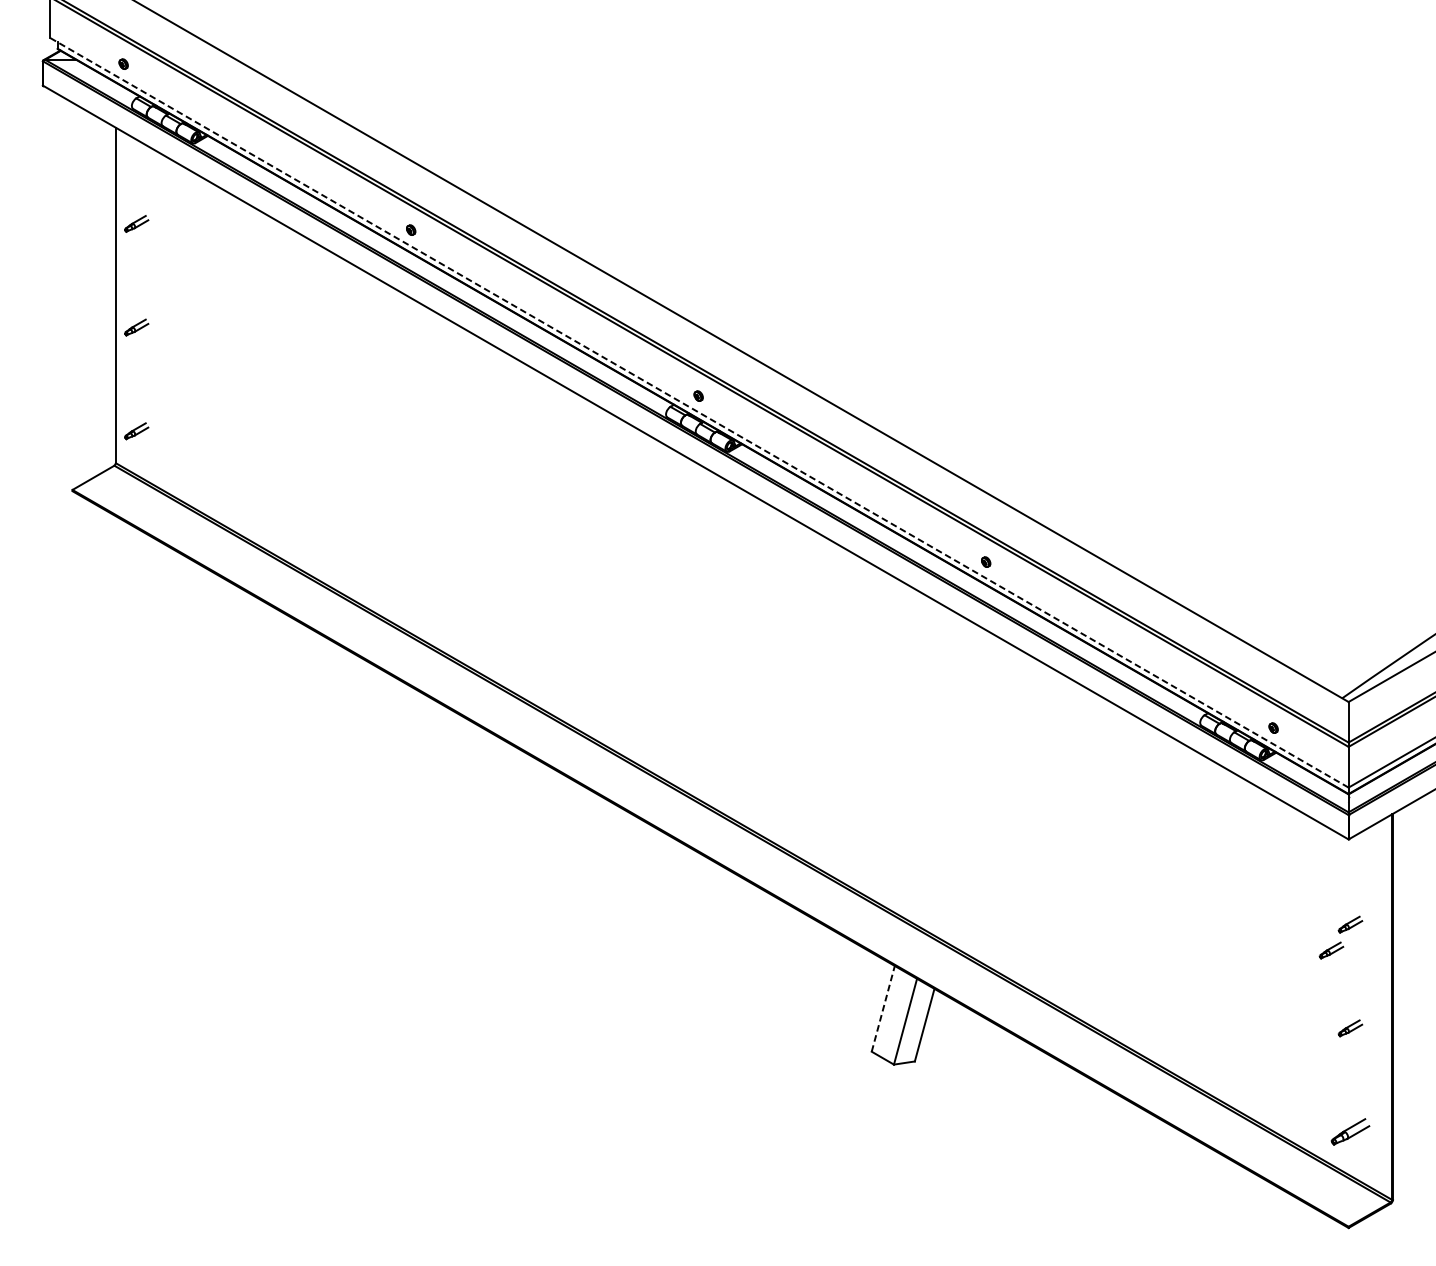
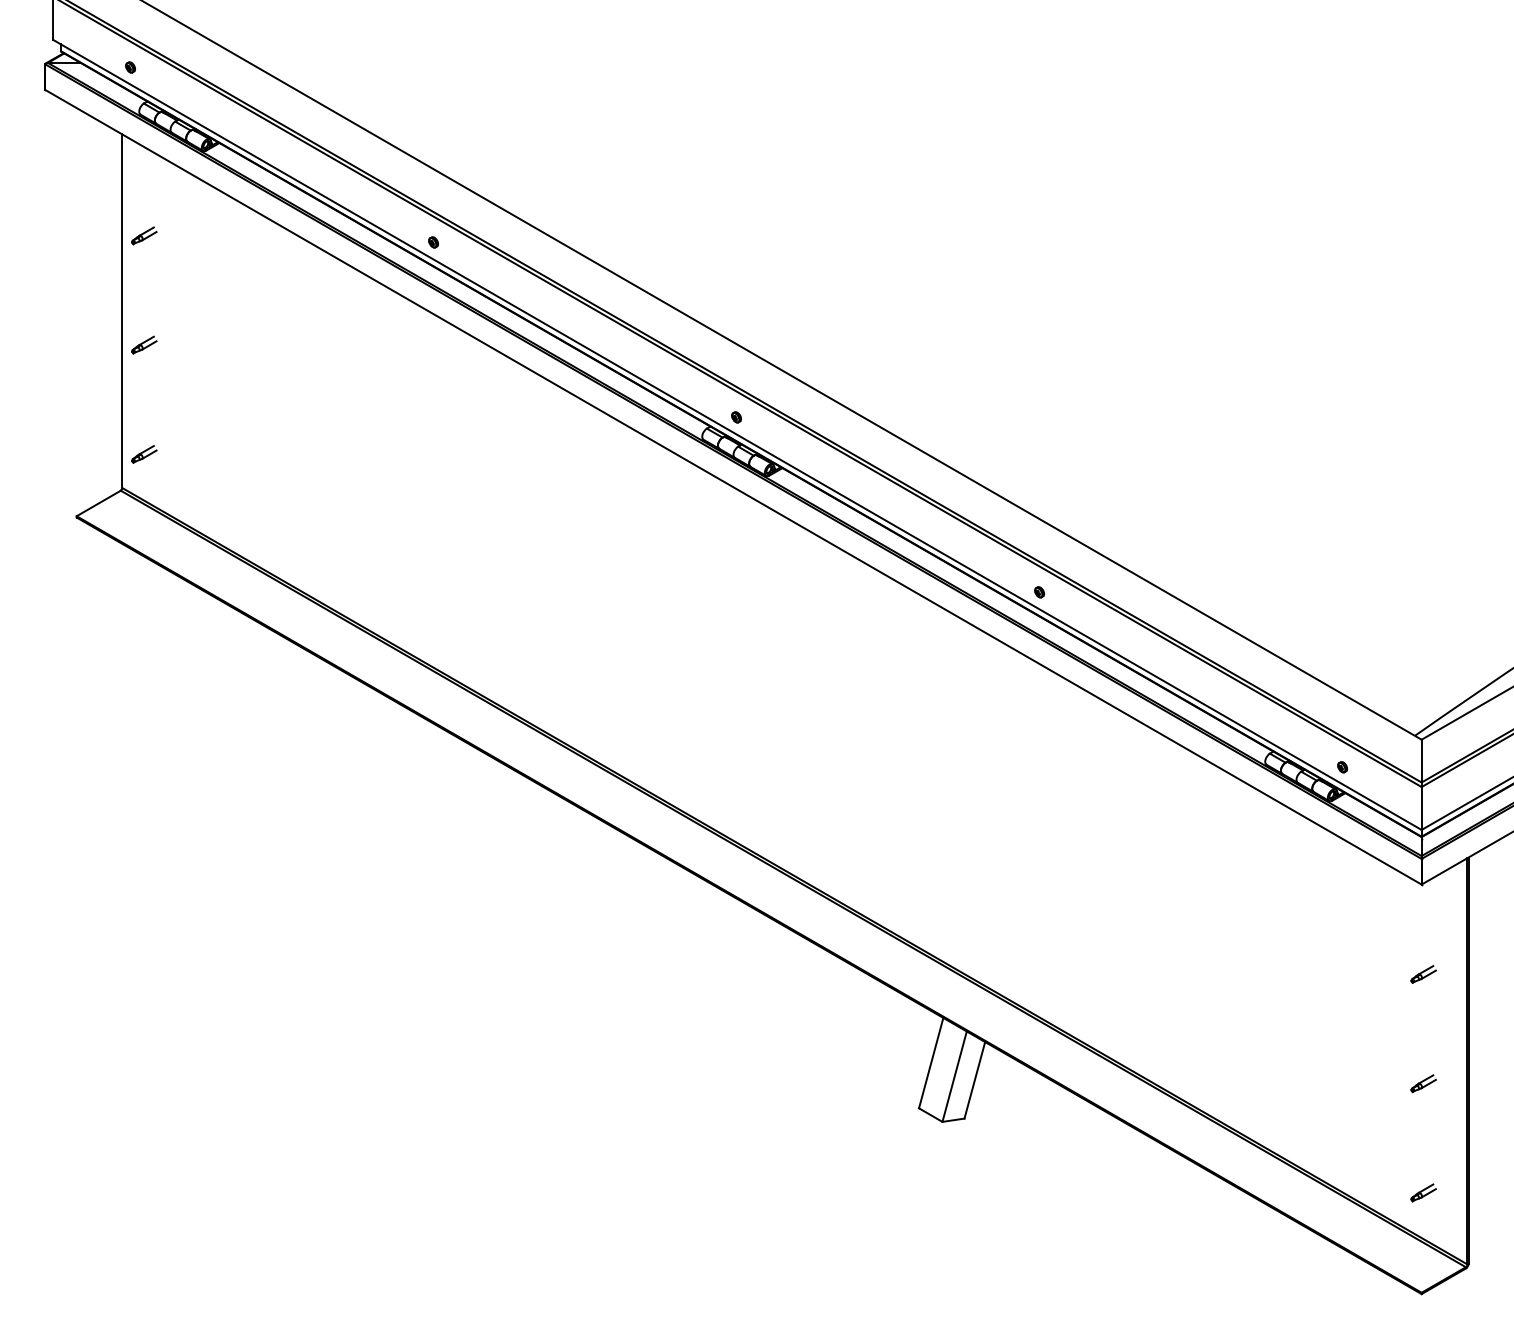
line: (699, 413) -> (737, 435), dashed -> solid
part: (1331, 950) -> (1403, 1001), removed
line: (883, 1009) -> (931, 1063), dashed -> solid
part: (1350, 1131) -> (1423, 1192), size x0.62

